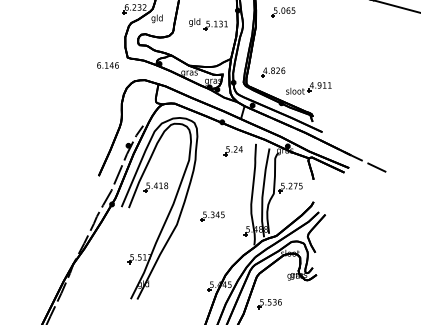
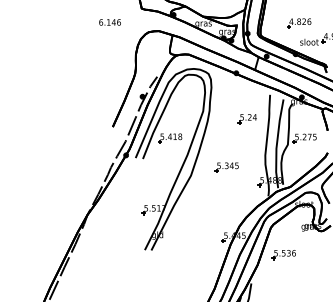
text: (107, 65) -> (109, 22), moved
part: (273, 72) -> (299, 23), moved
part: (232, 151) -> (246, 119), moved

